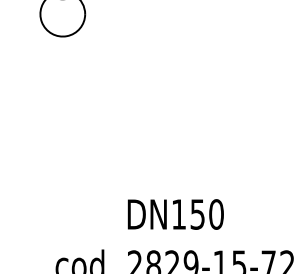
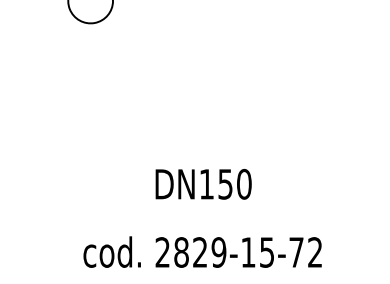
text: (175, 214) -> (203, 184), moved

